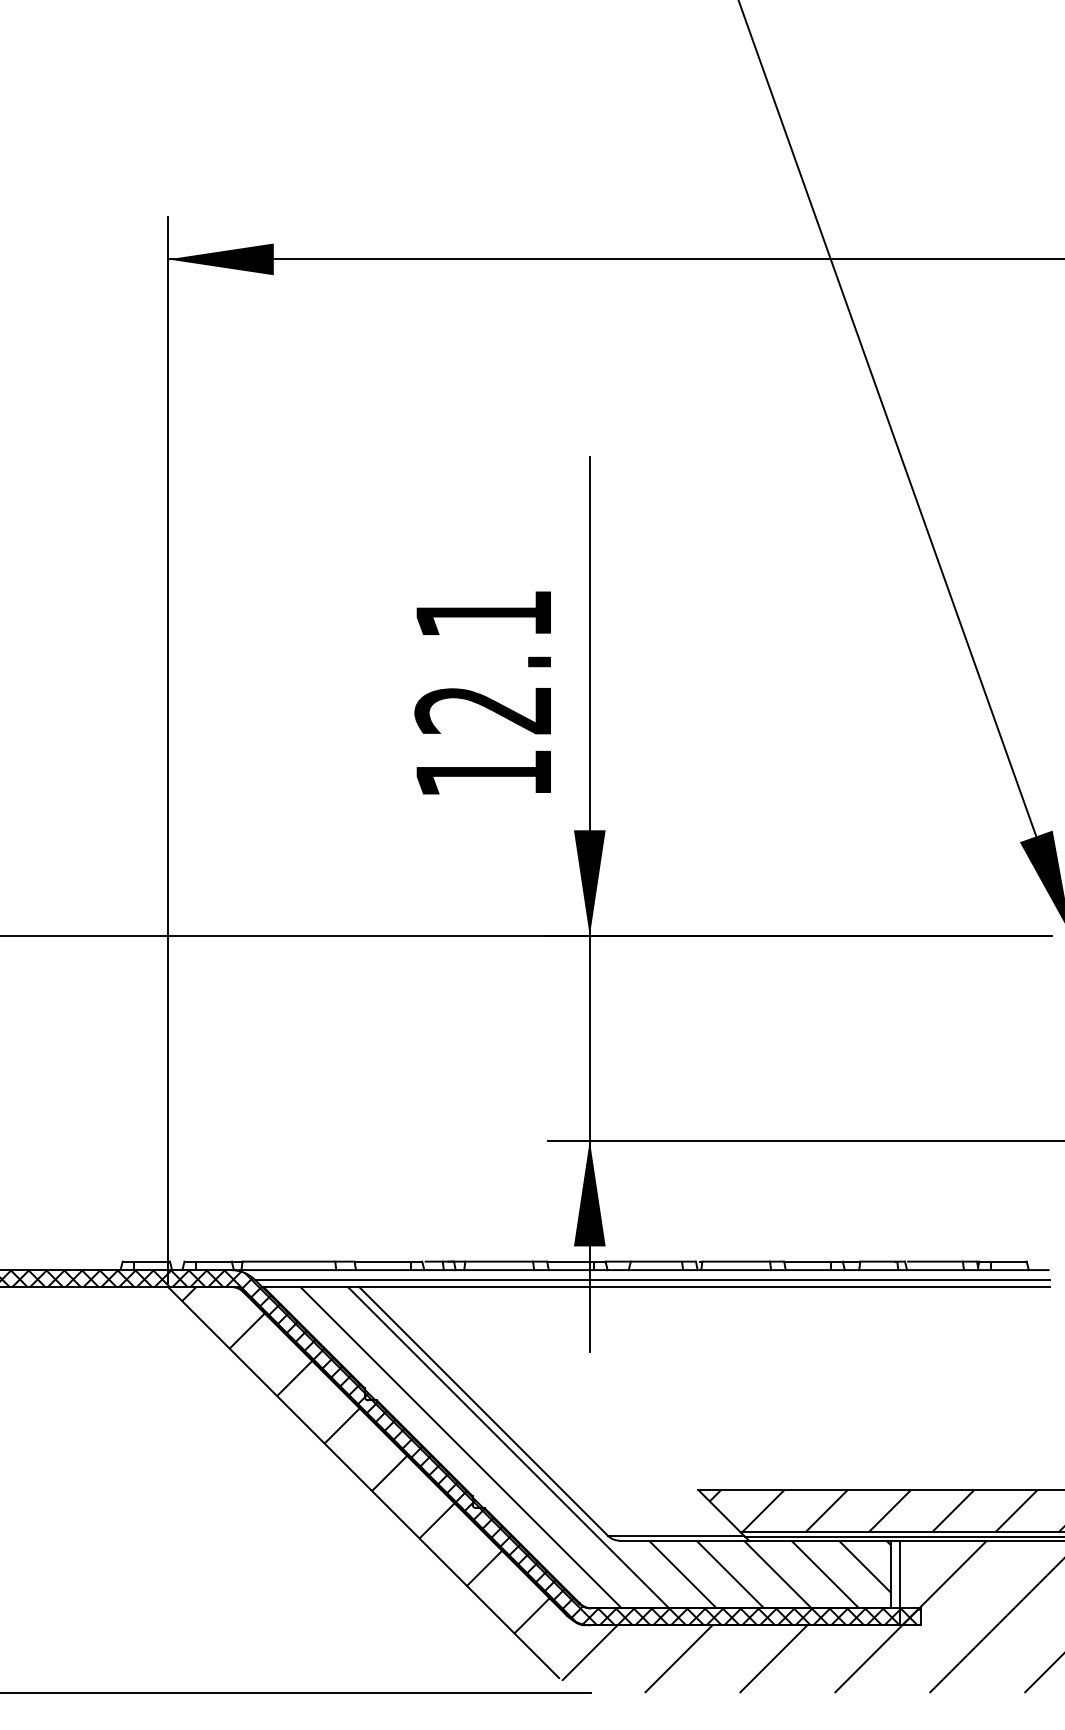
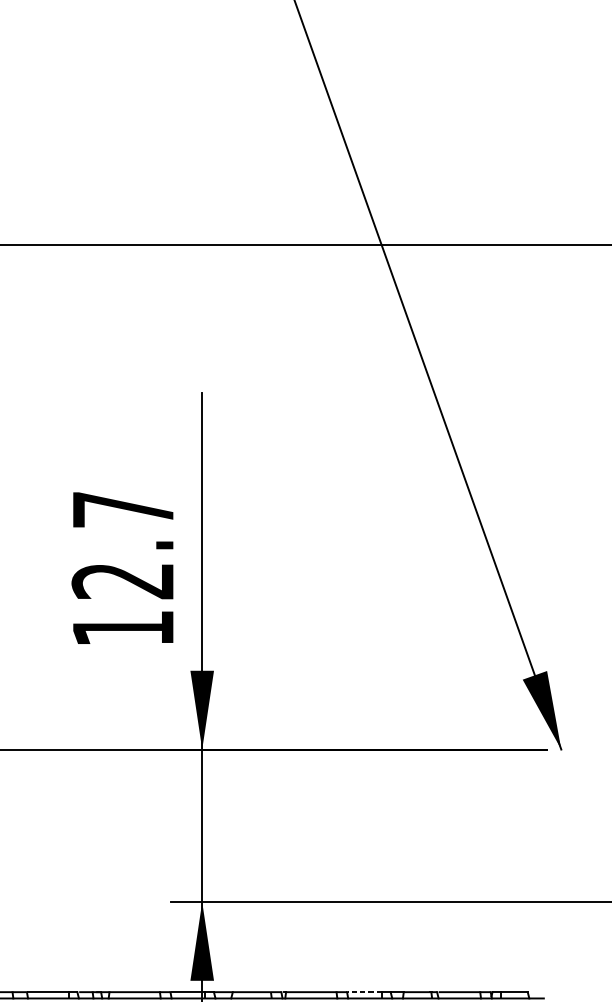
text: (483, 613) -> (123, 509), 12.1 -> 12.7
line: (808, 1261) -> (365, 992), solid -> dashed

